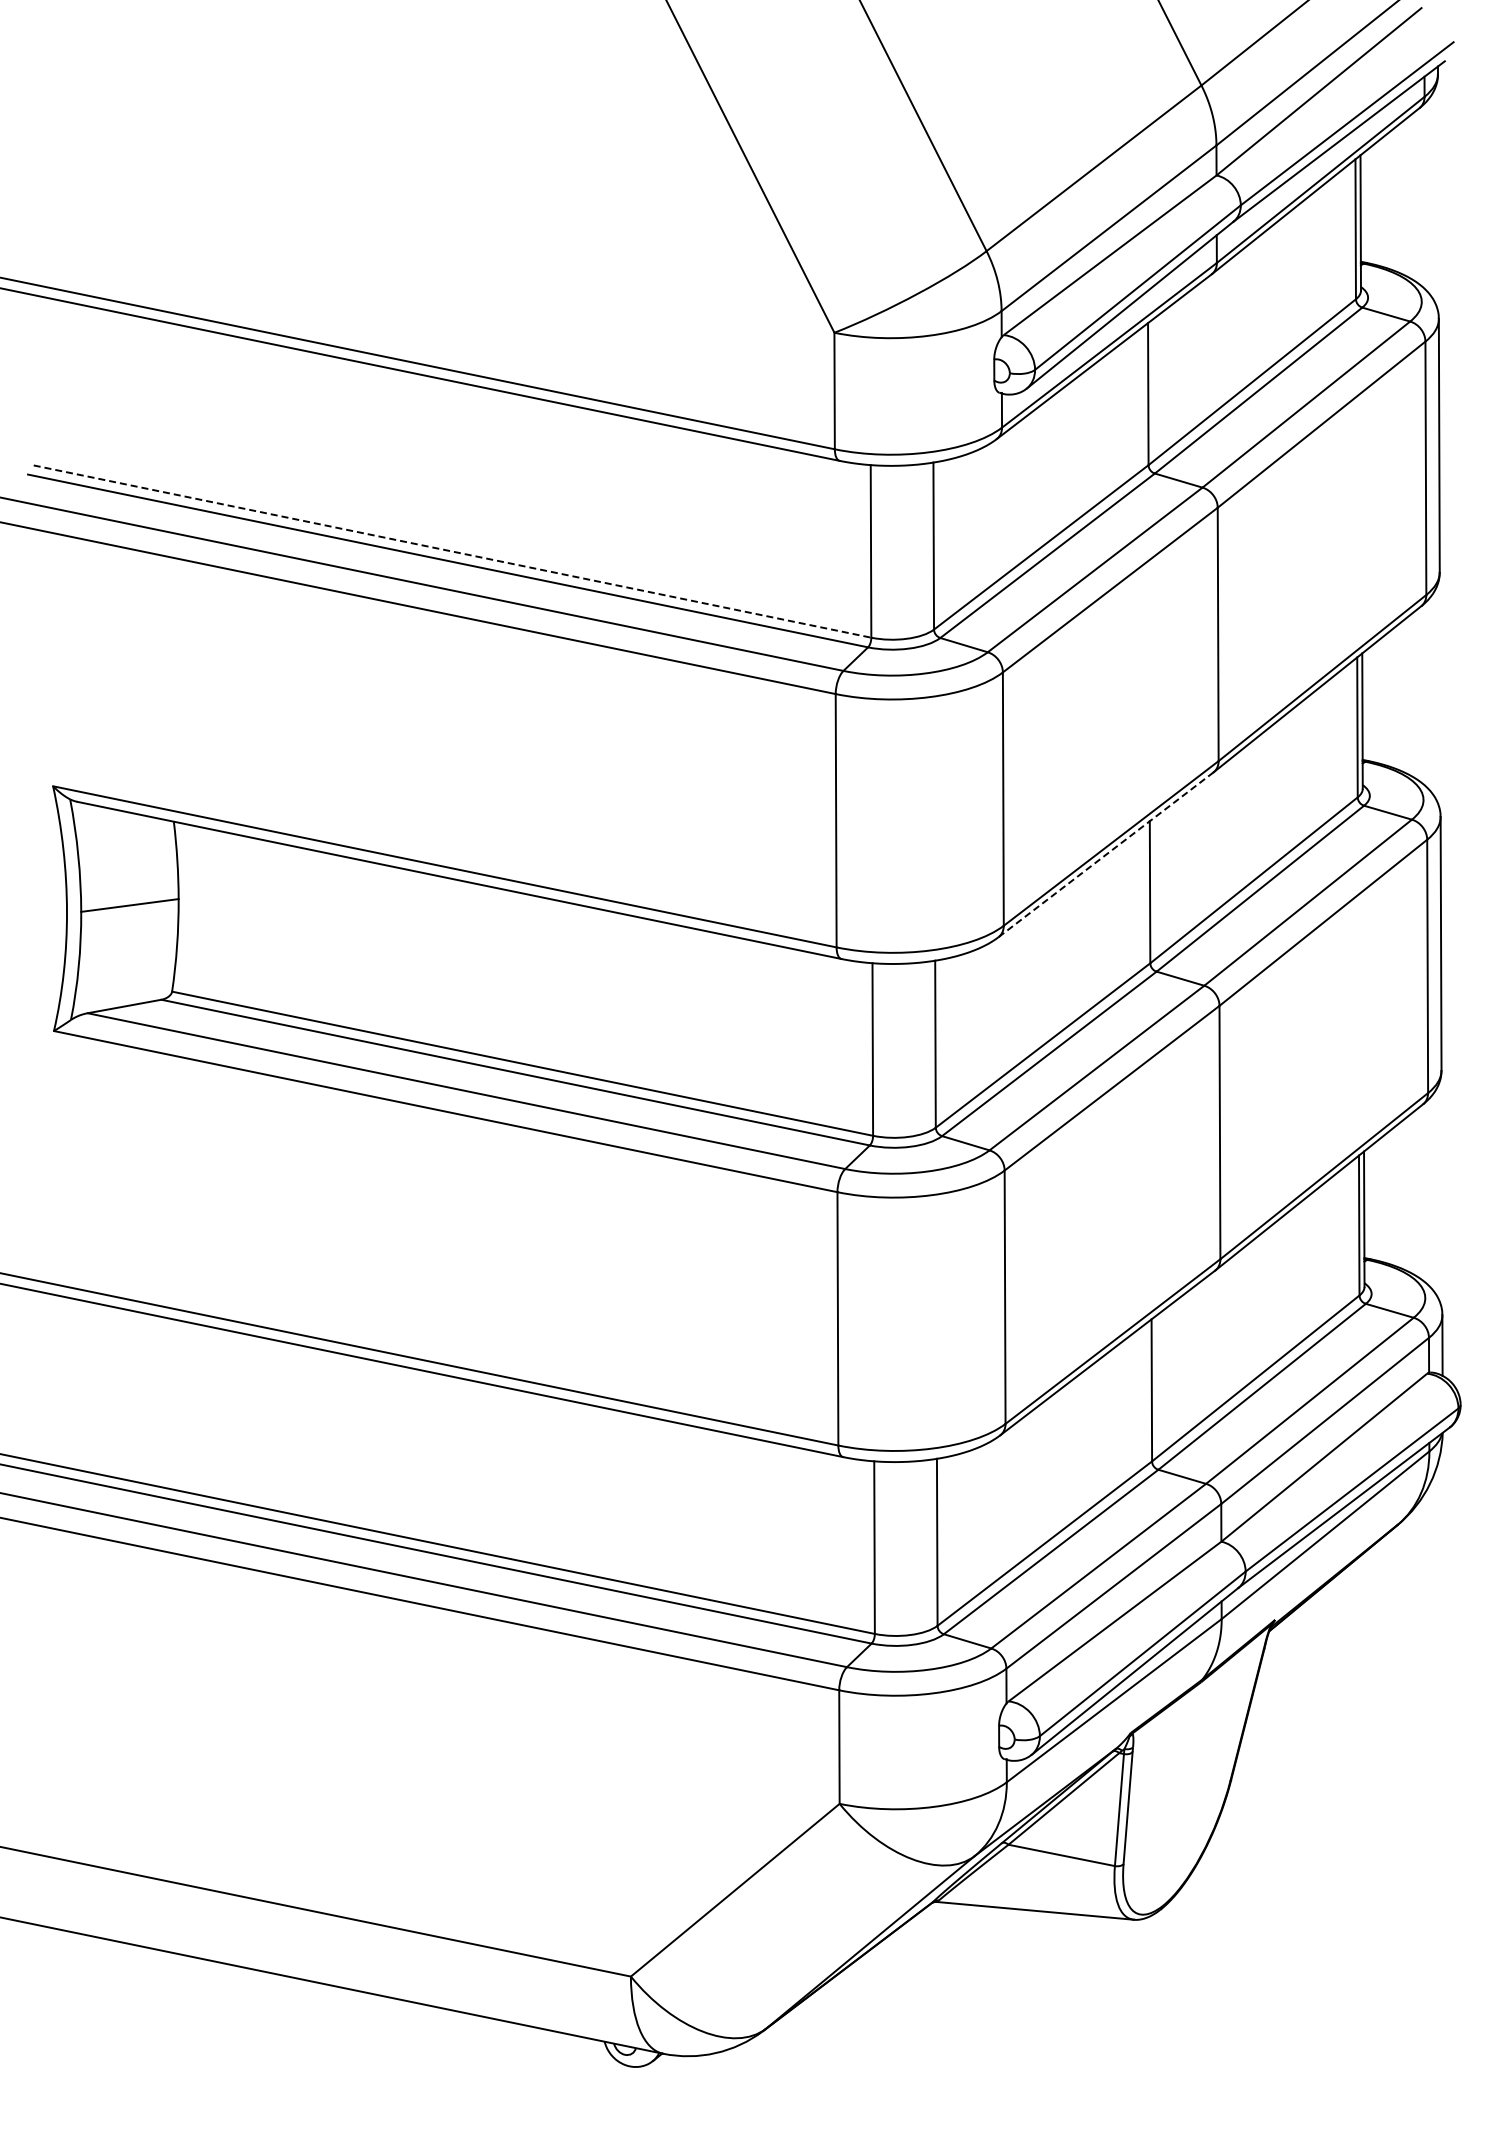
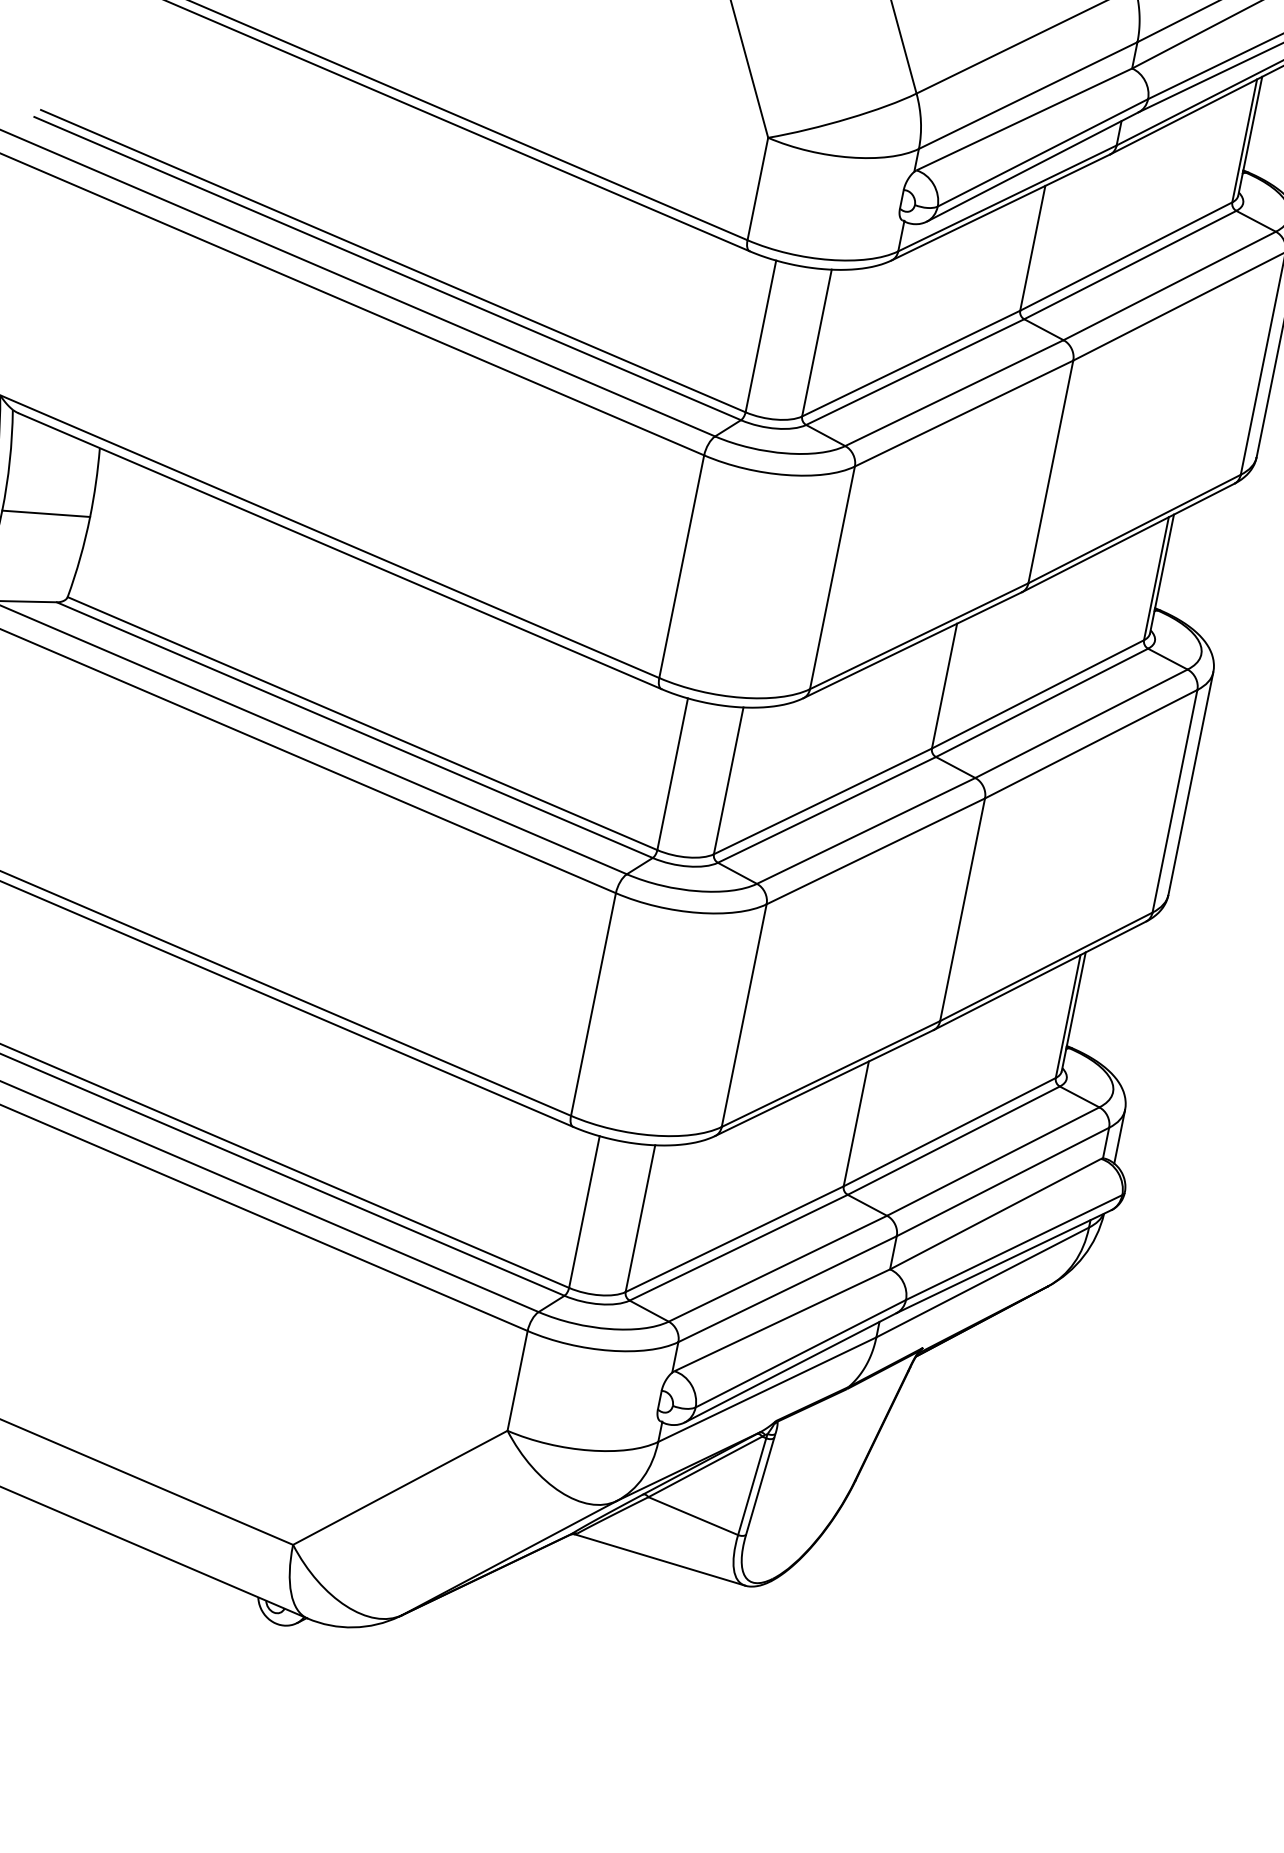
line: (452, 551) -> (393, 261), dashed -> solid
line: (1106, 854) -> (913, 645), dashed -> solid

